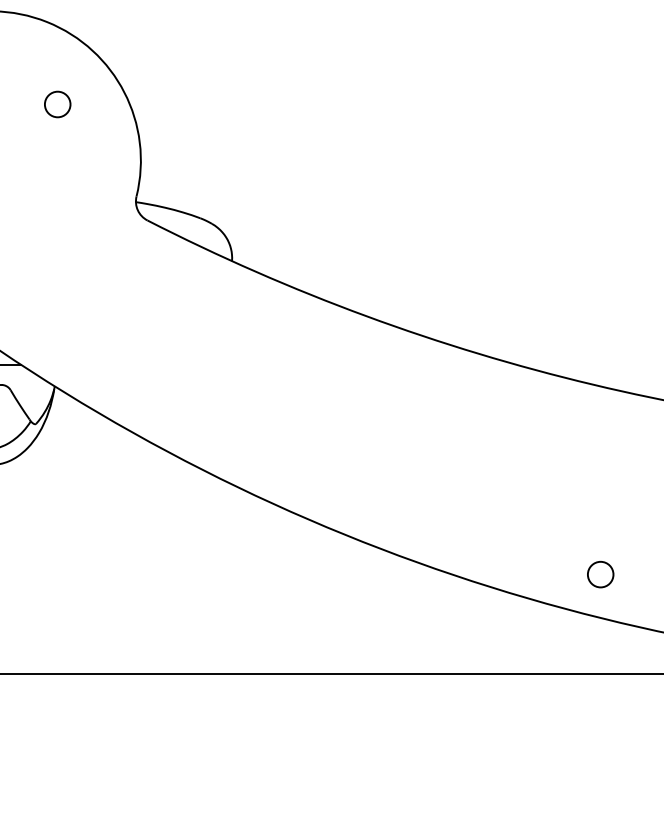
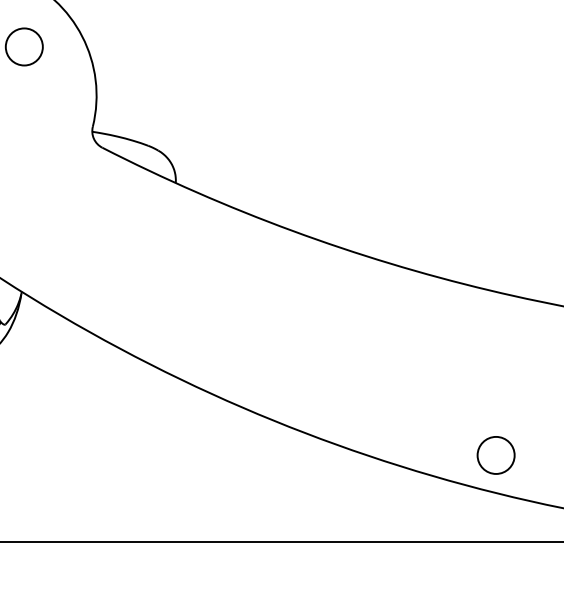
circle: (57, 104) -> (24, 46), size x1.67
circle: (600, 574) -> (495, 455), size x1.67

